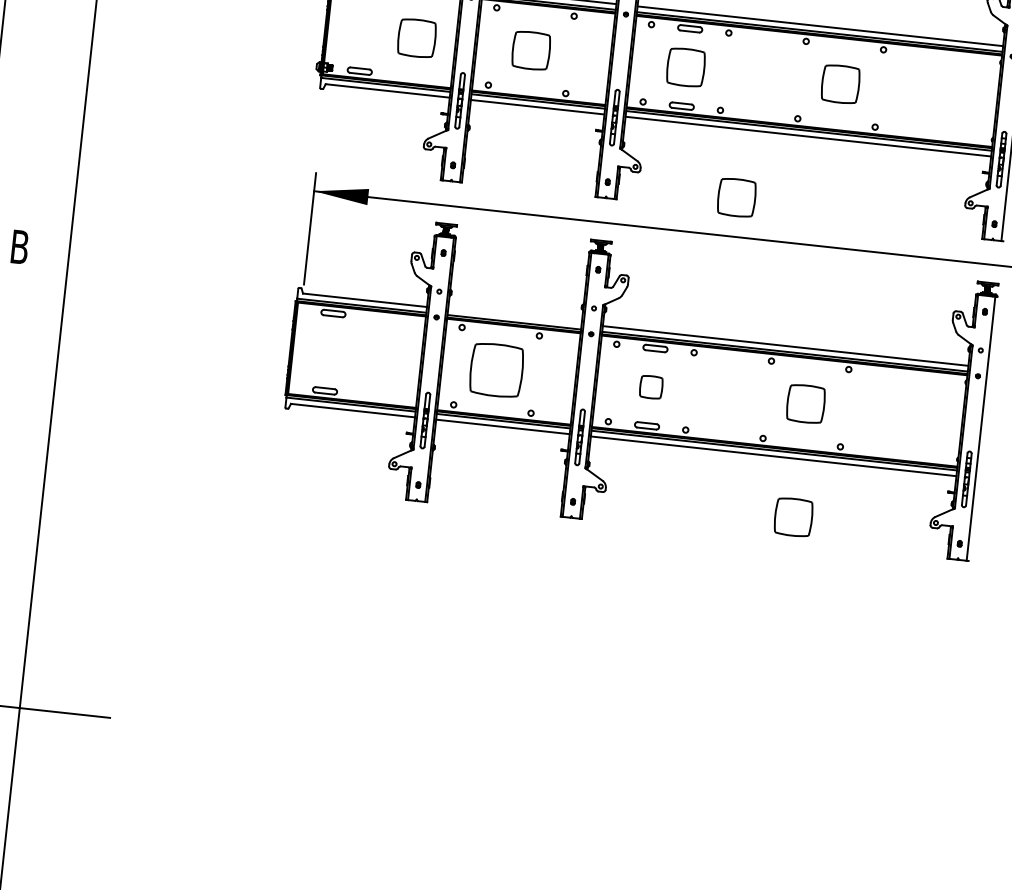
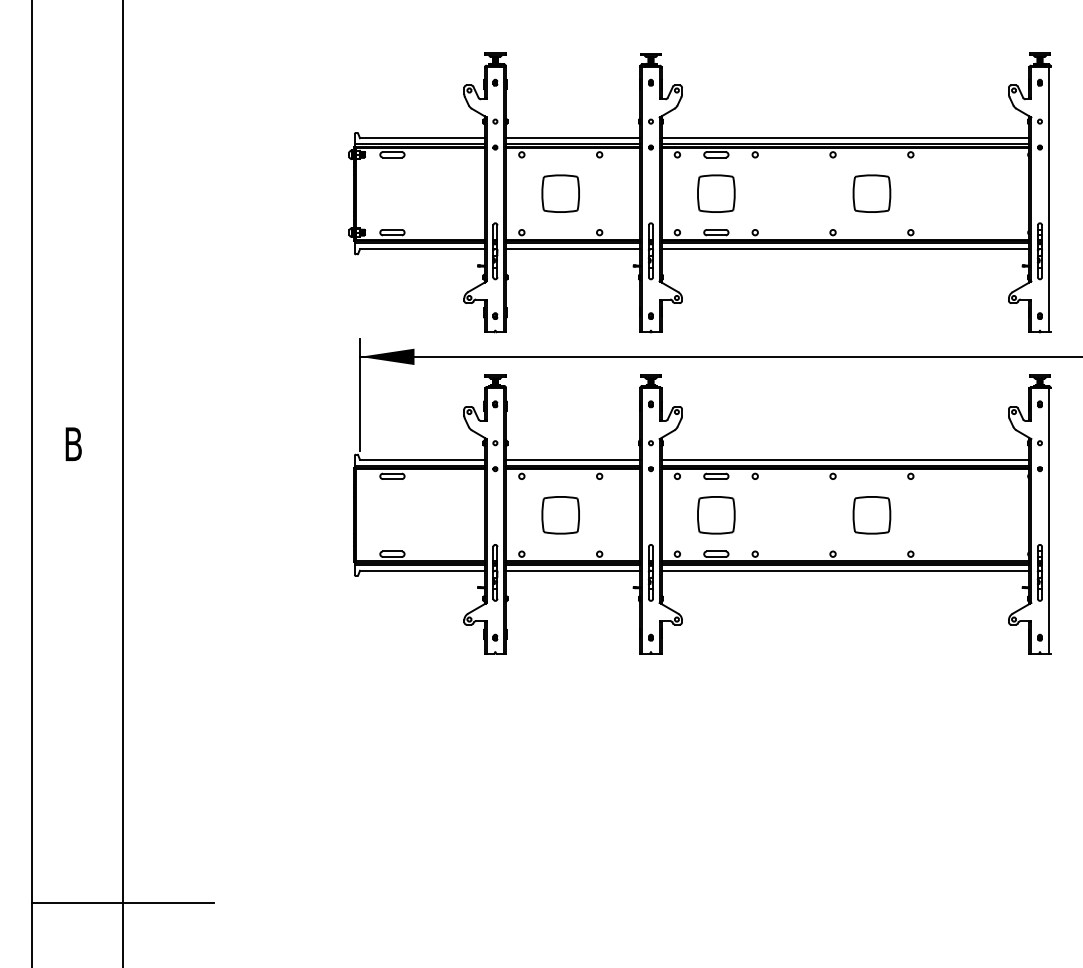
part: (416, 38) -> (445, 193), removed
part: (736, 197) -> (780, 317), removed
line: (515, 316) -> (573, 459), added
part: (496, 370) -> (560, 515), size x0.71
part: (651, 387) -> (716, 515), size x1.67
part: (793, 517) -> (871, 629), removed

